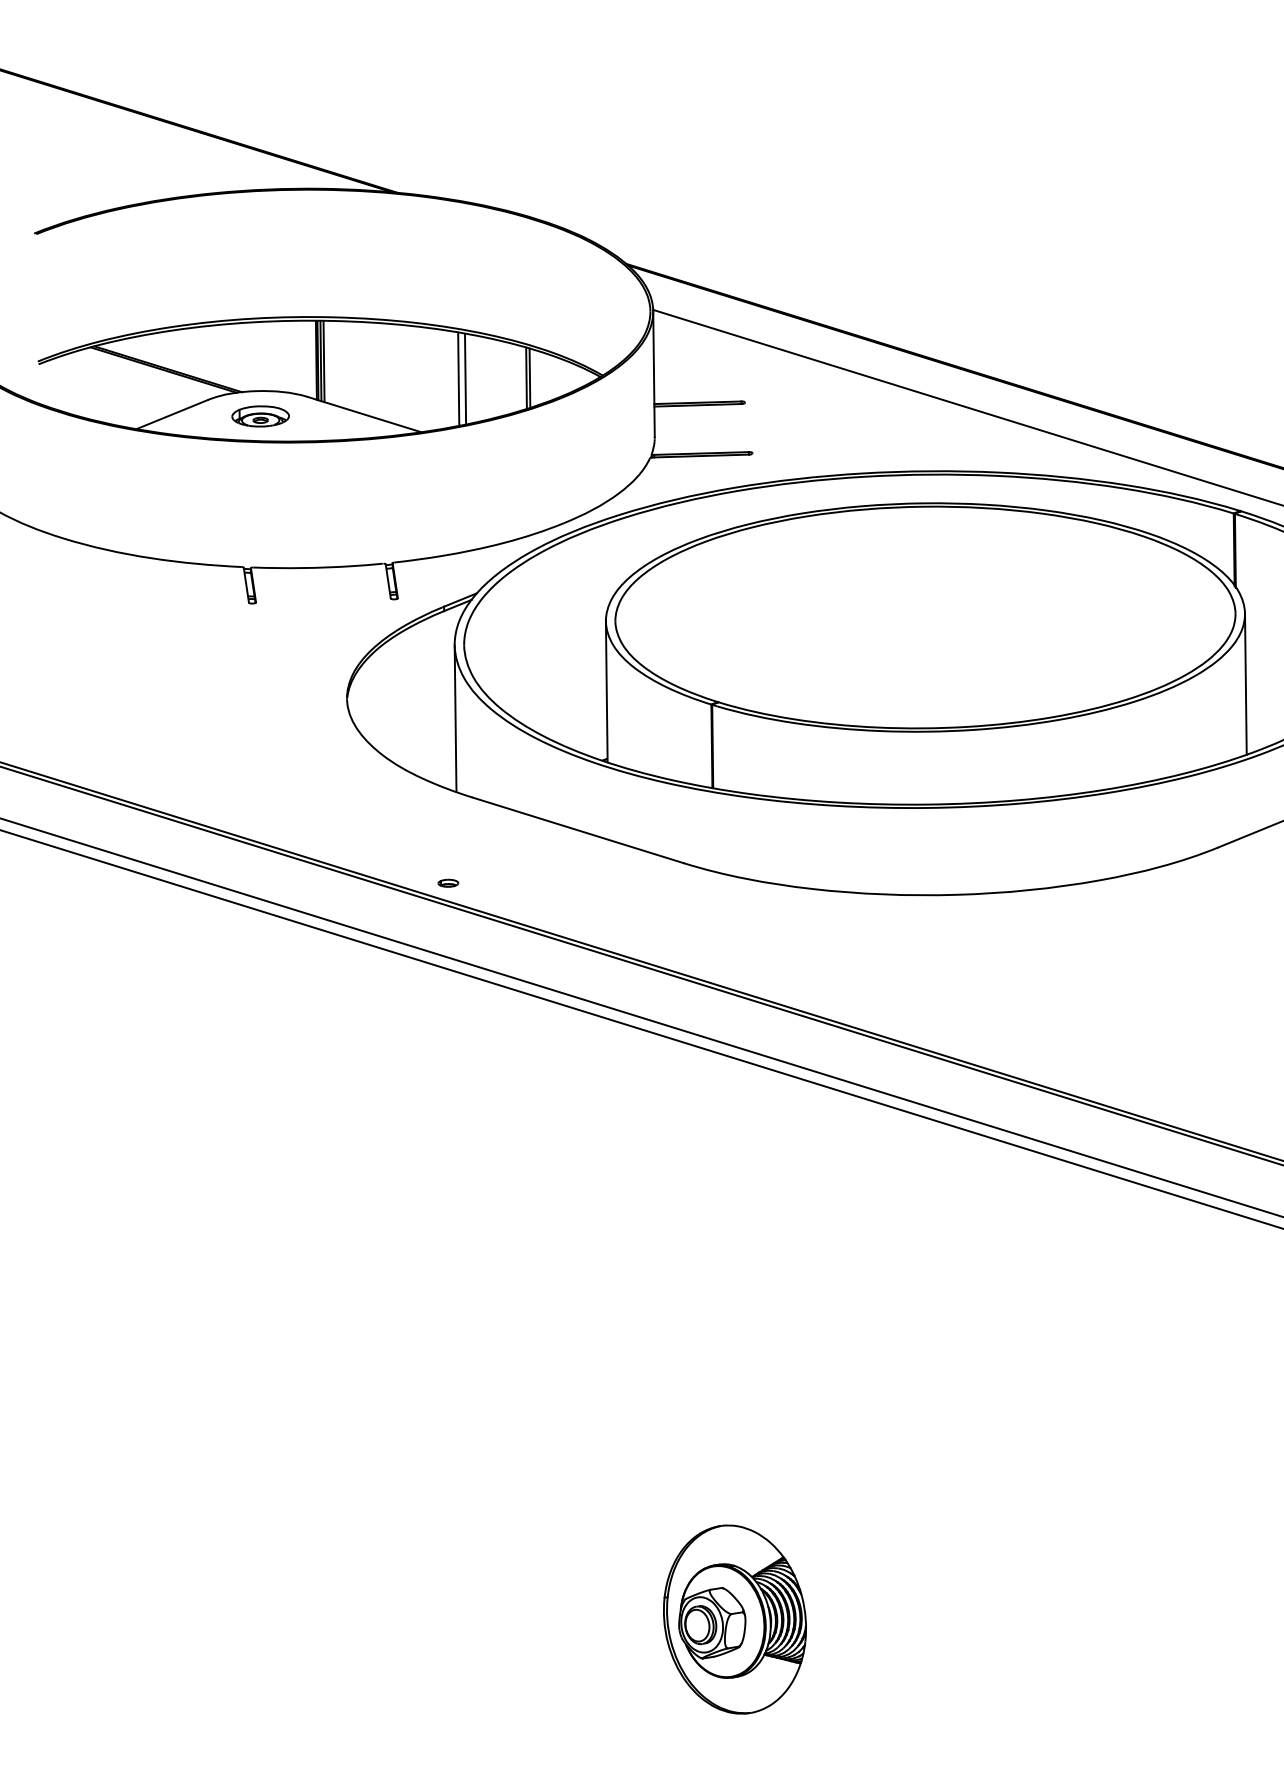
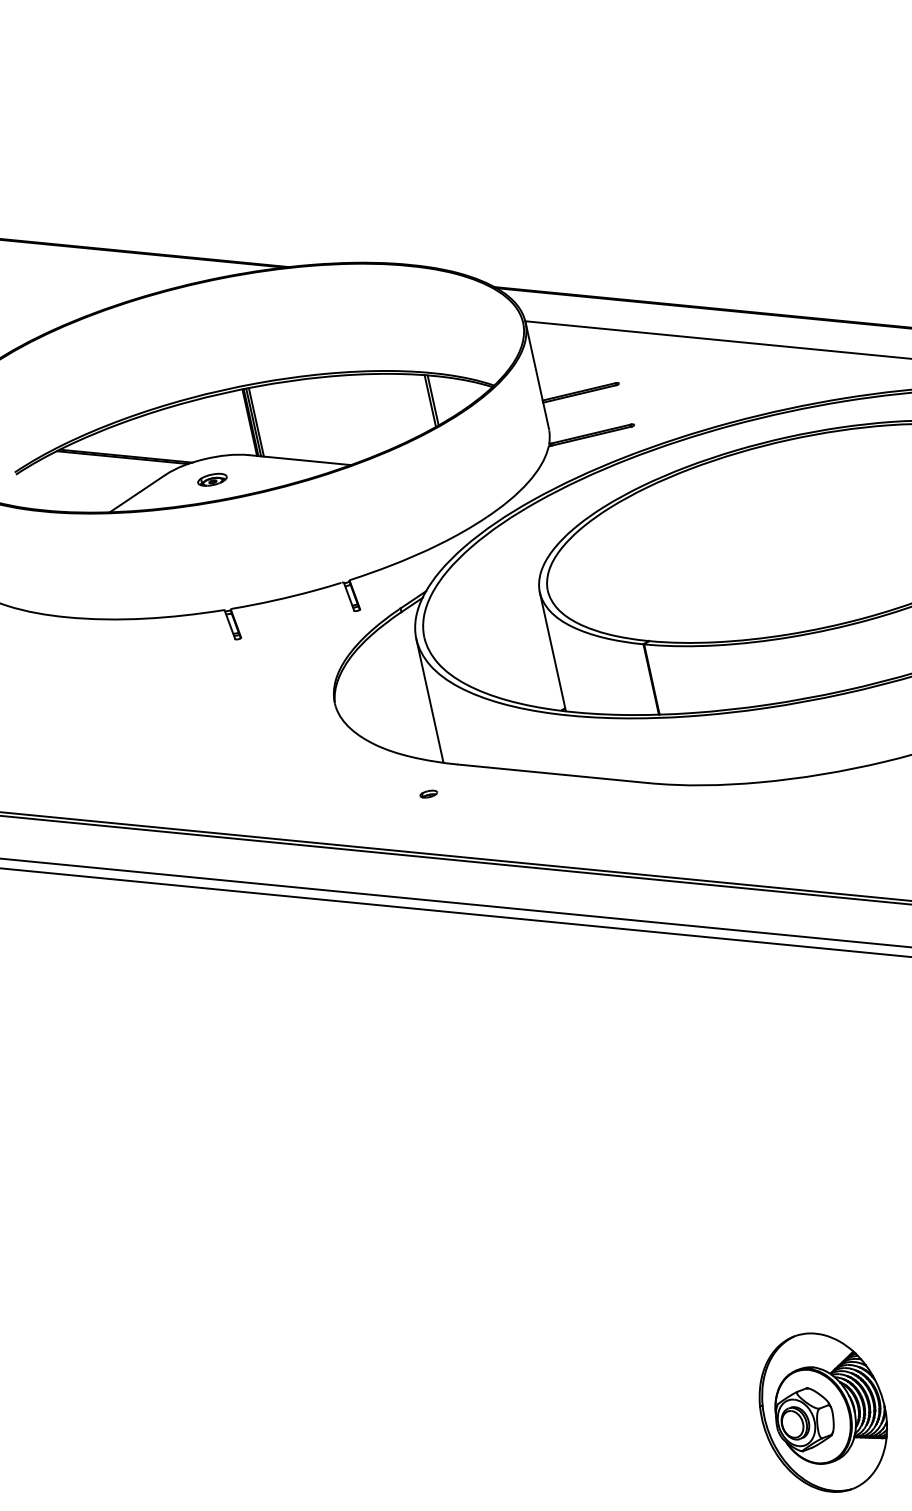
line: (458, 378) -> (372, 413), removed
line: (465, 378) -> (378, 411), removed
part: (260, 416) -> (212, 479), size x0.6
part: (448, 882) -> (428, 793), moved

